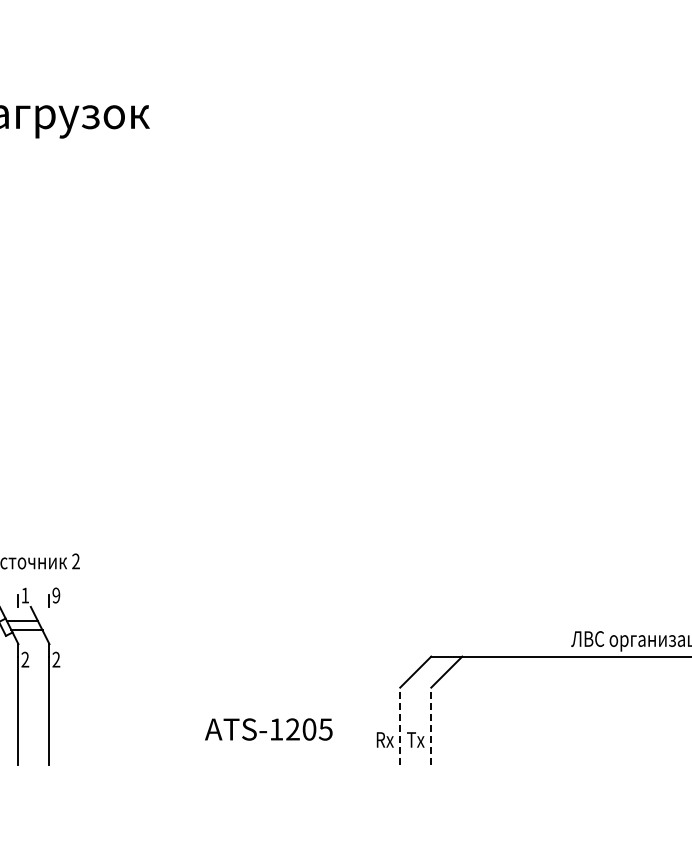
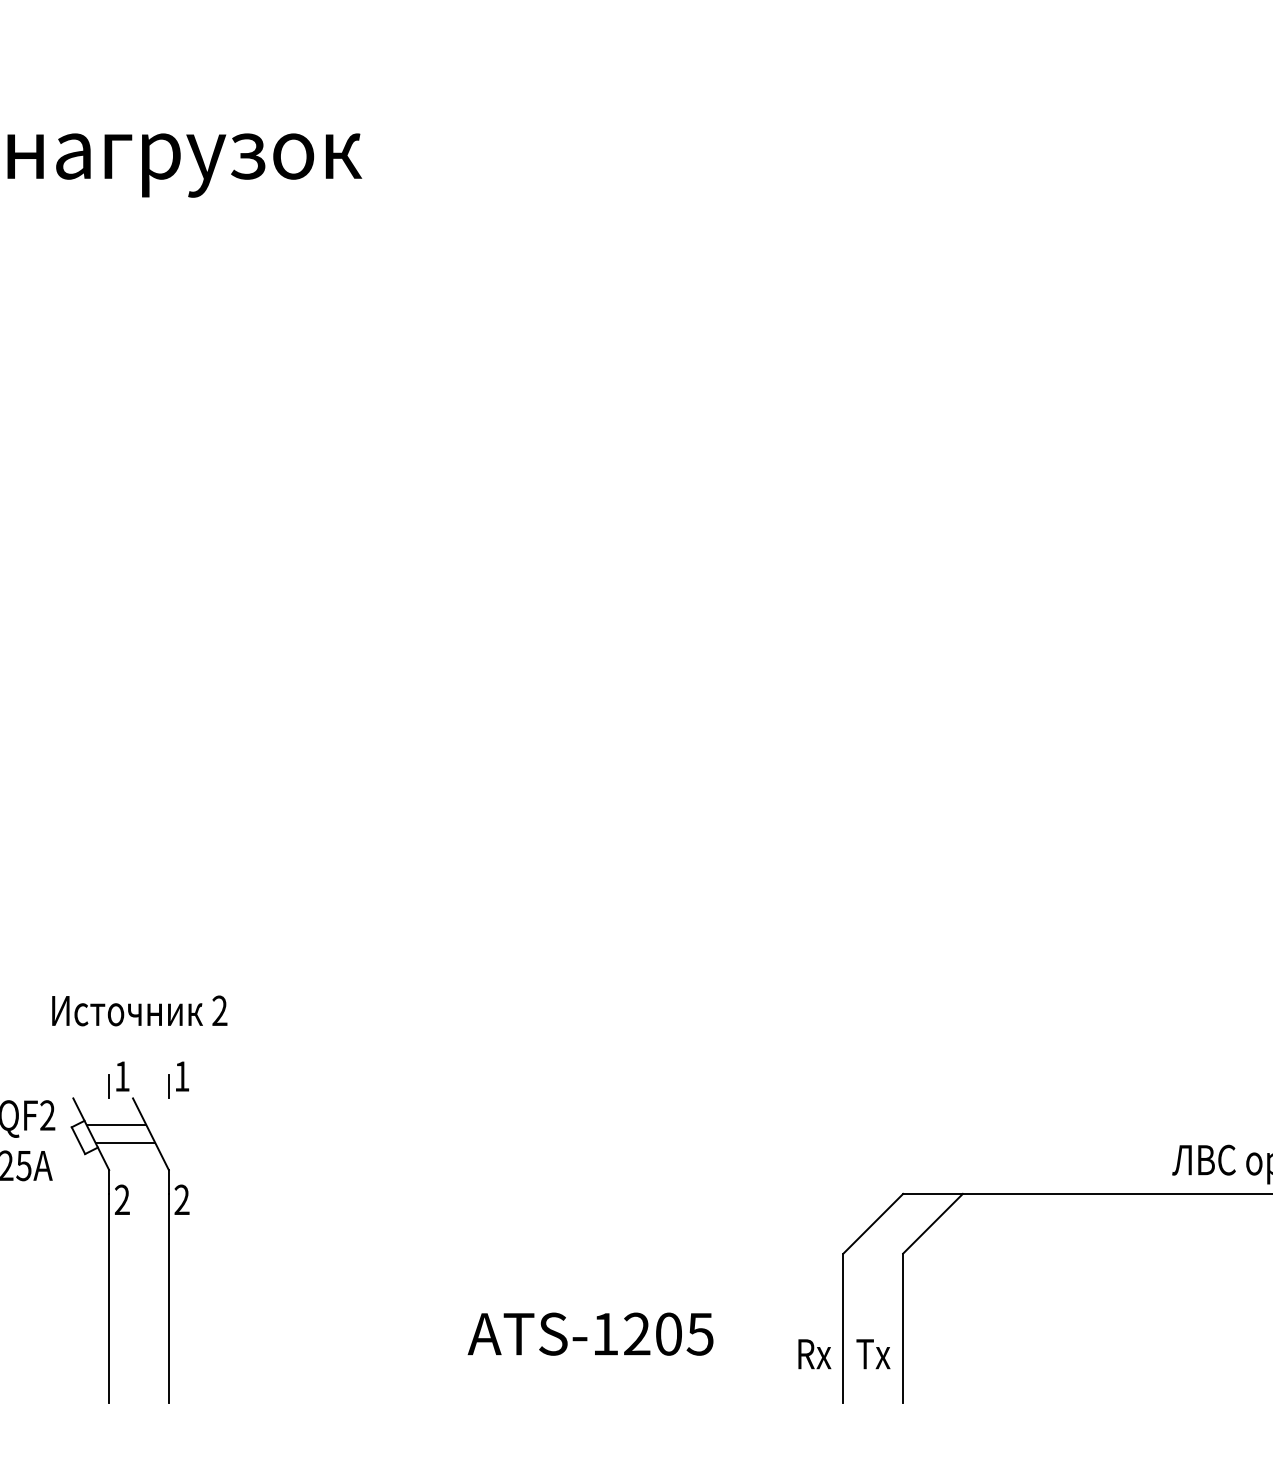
text: (56, 595) -> (182, 1076), 9 -> 1
line: (400, 726) -> (843, 1328), dashed -> solid
line: (431, 726) -> (903, 1328), dashed -> solid

